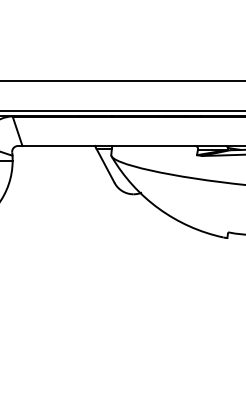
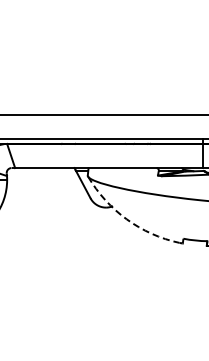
arc: (158, 208) -> (126, 219), solid -> dashed

